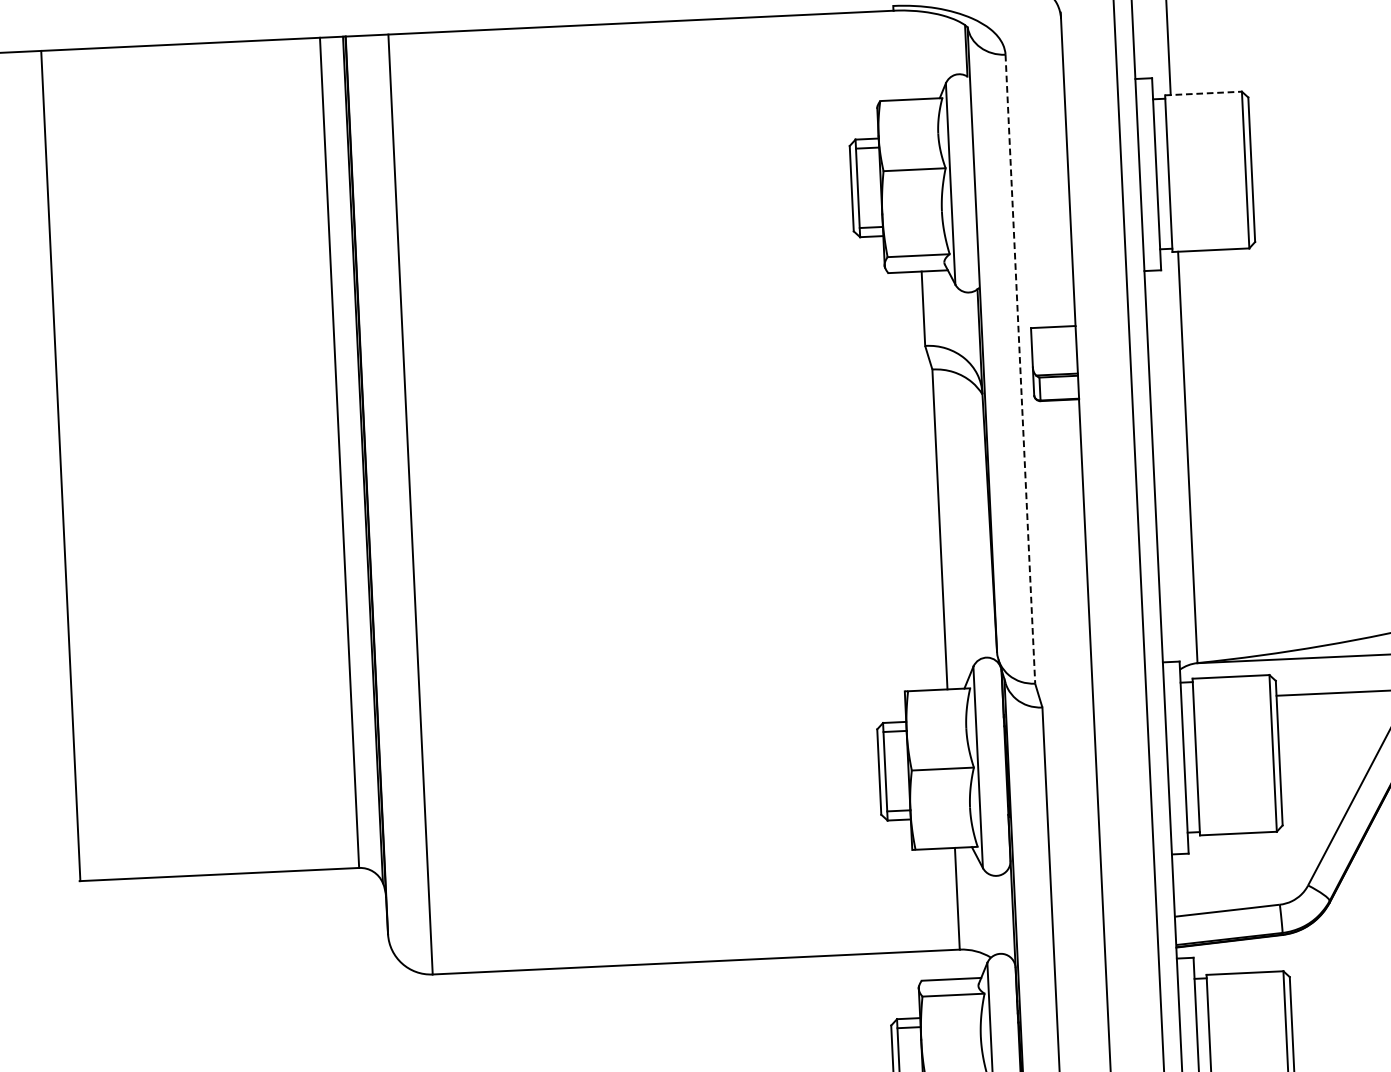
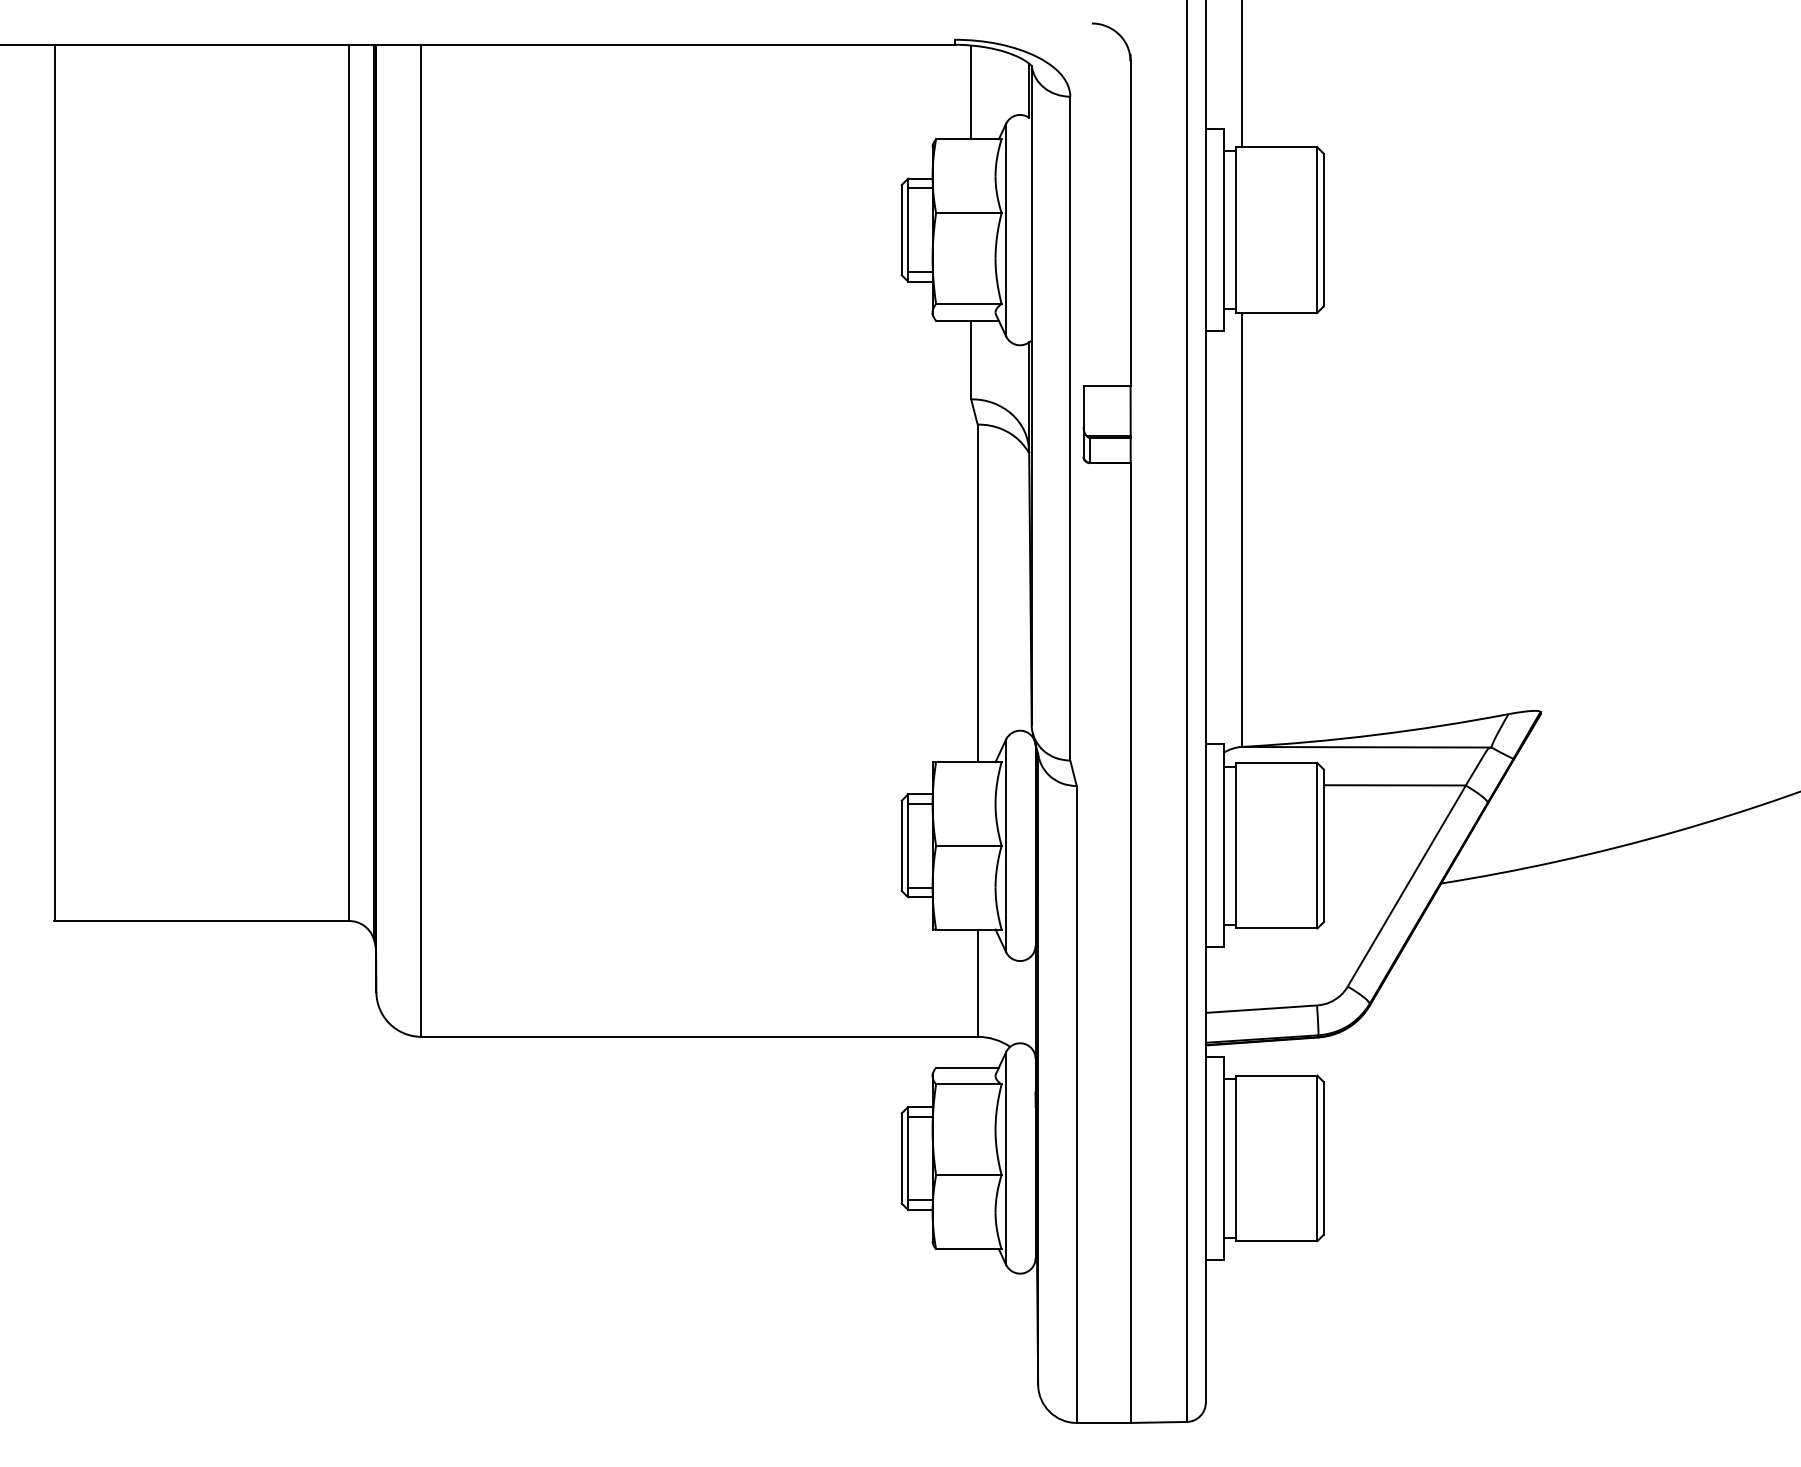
line: (911, 55) -> (971, 92), added
line: (1203, 93) -> (1276, 147), dashed -> solid
line: (1020, 369) -> (1070, 428), dashed -> solid

